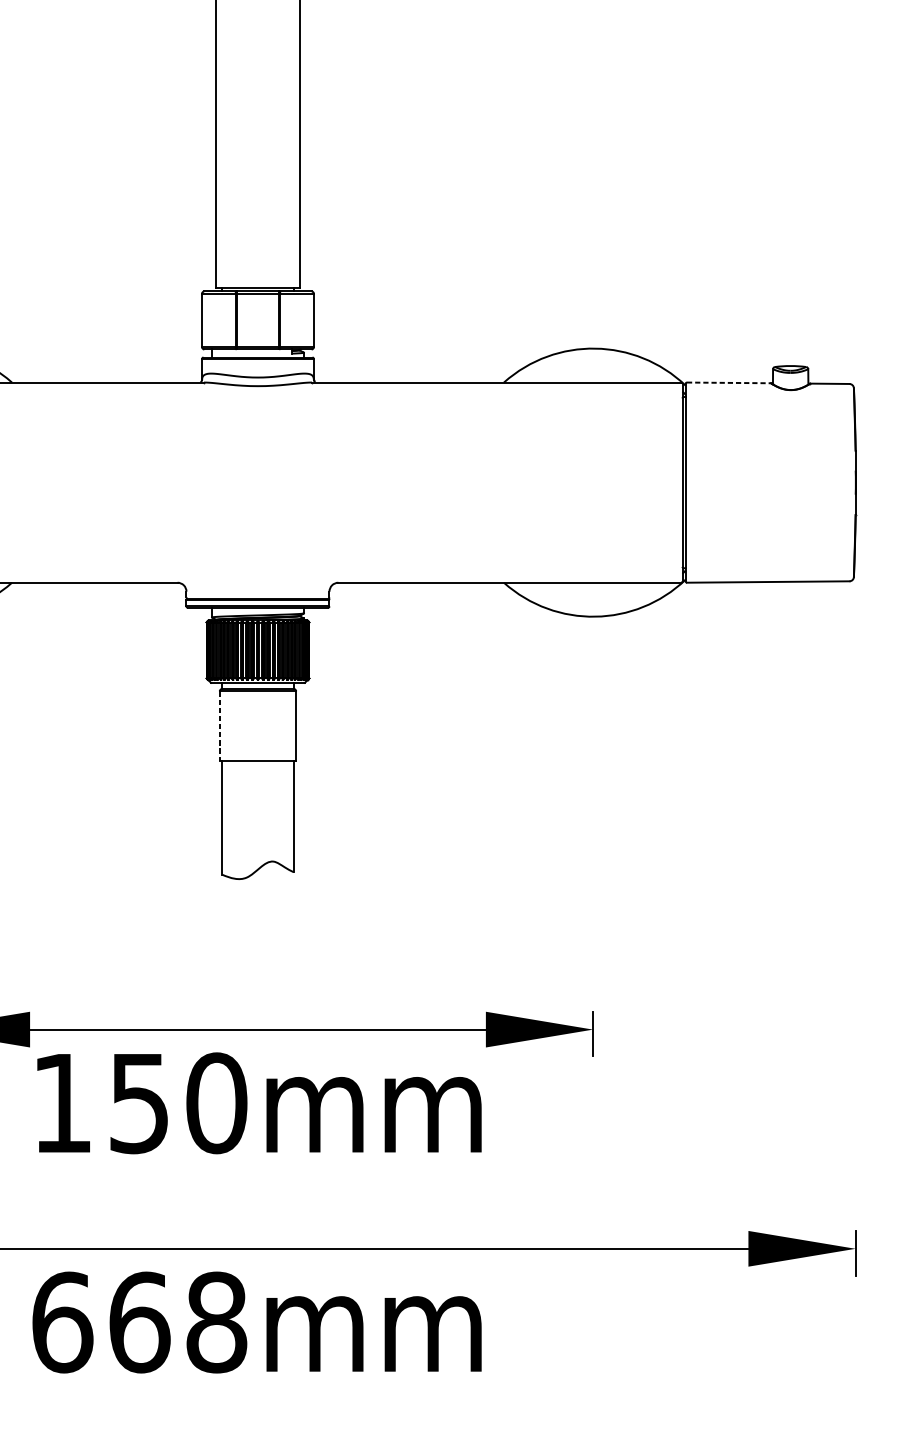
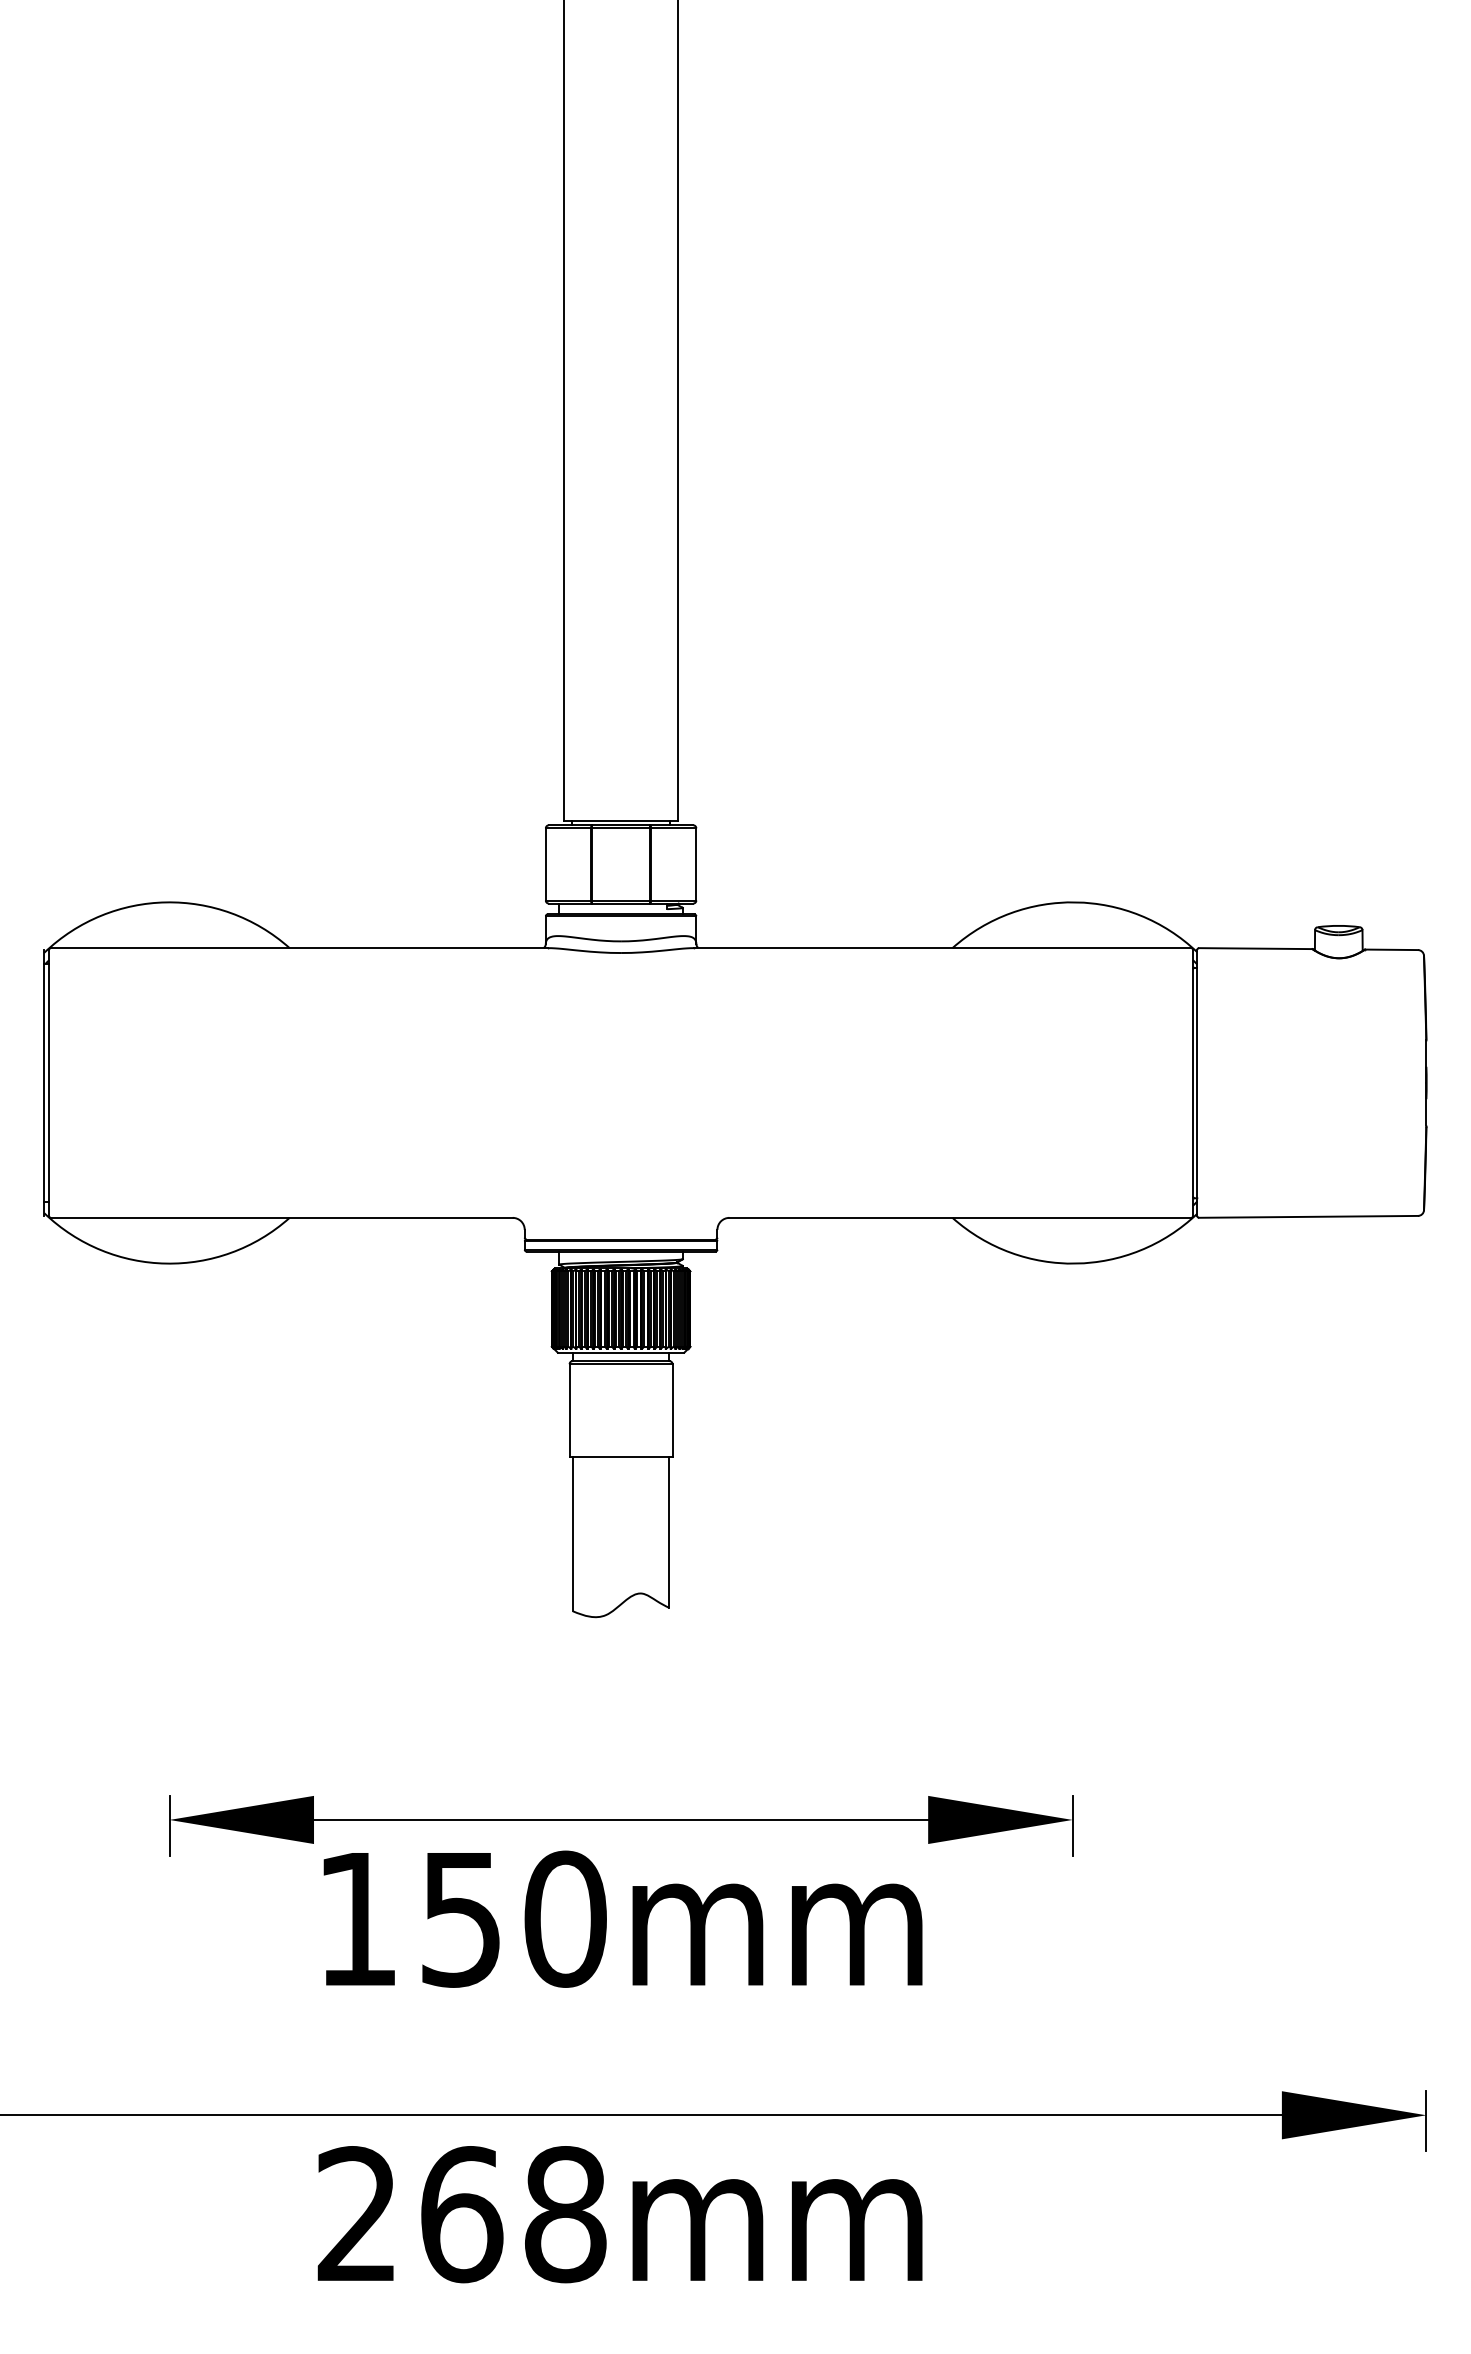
line: (728, 382) -> (1255, 948), dashed -> solid
line: (219, 725) -> (569, 1410), dashed -> solid
text: (63, 1322) -> (358, 2214), 668mm -> 268mm

